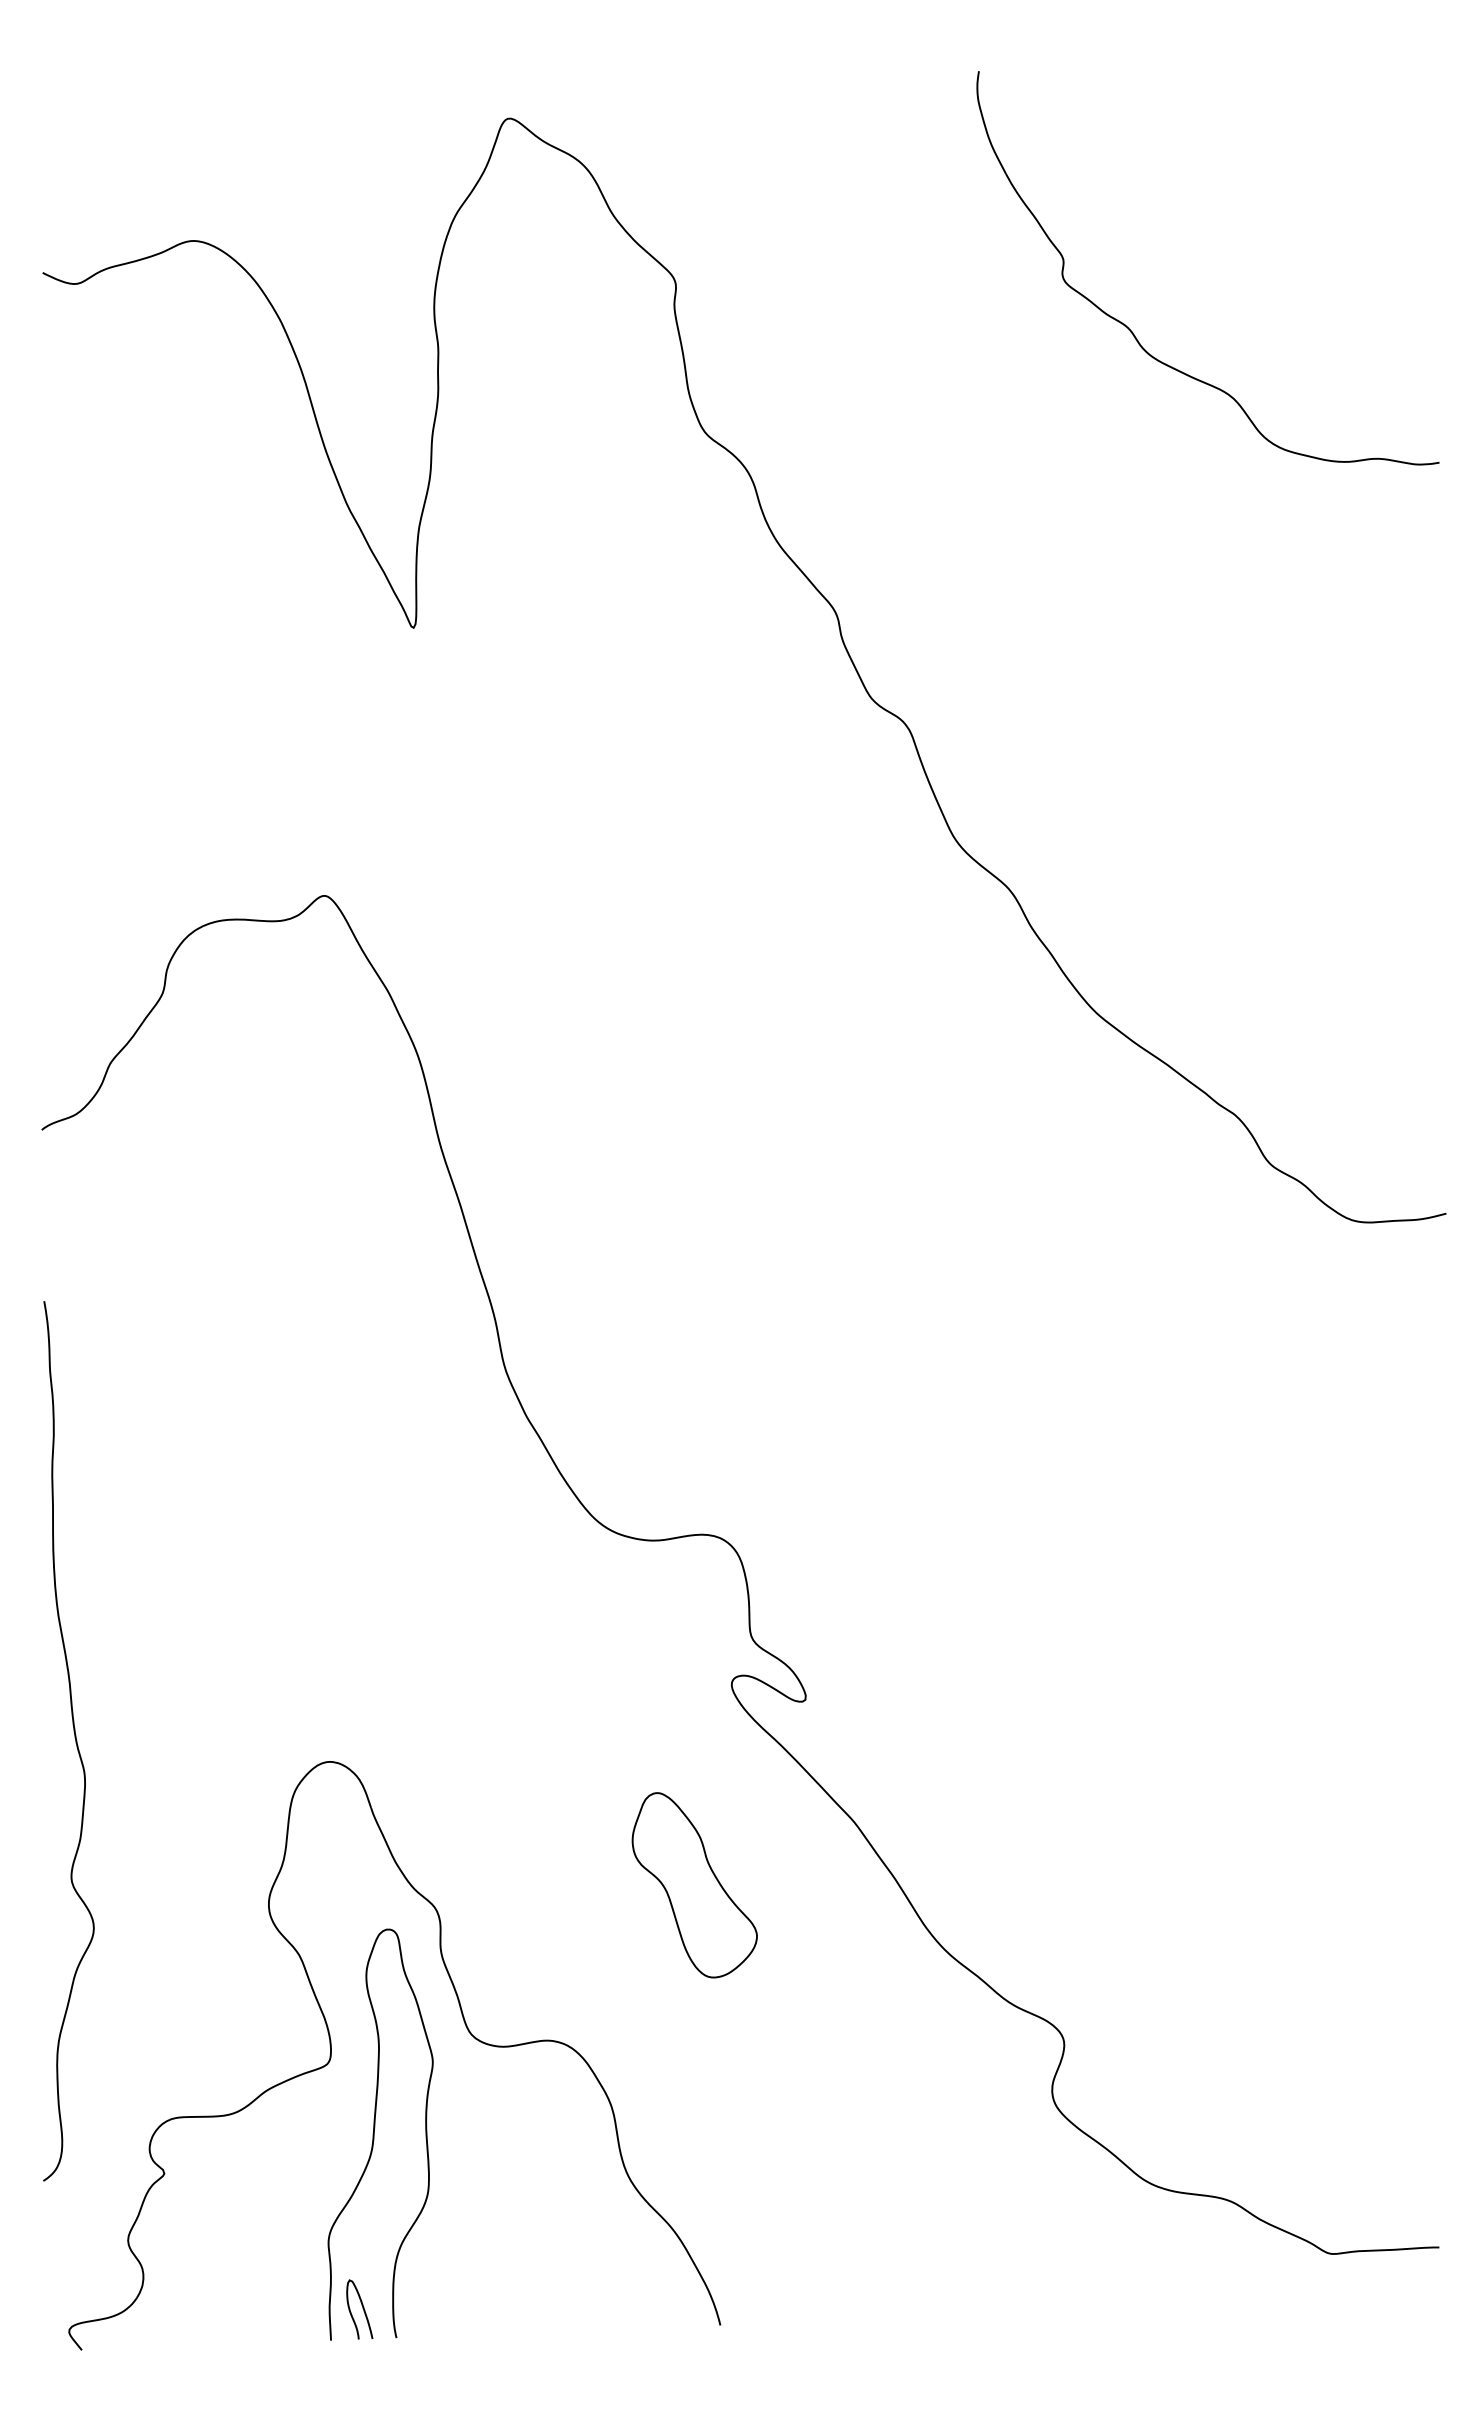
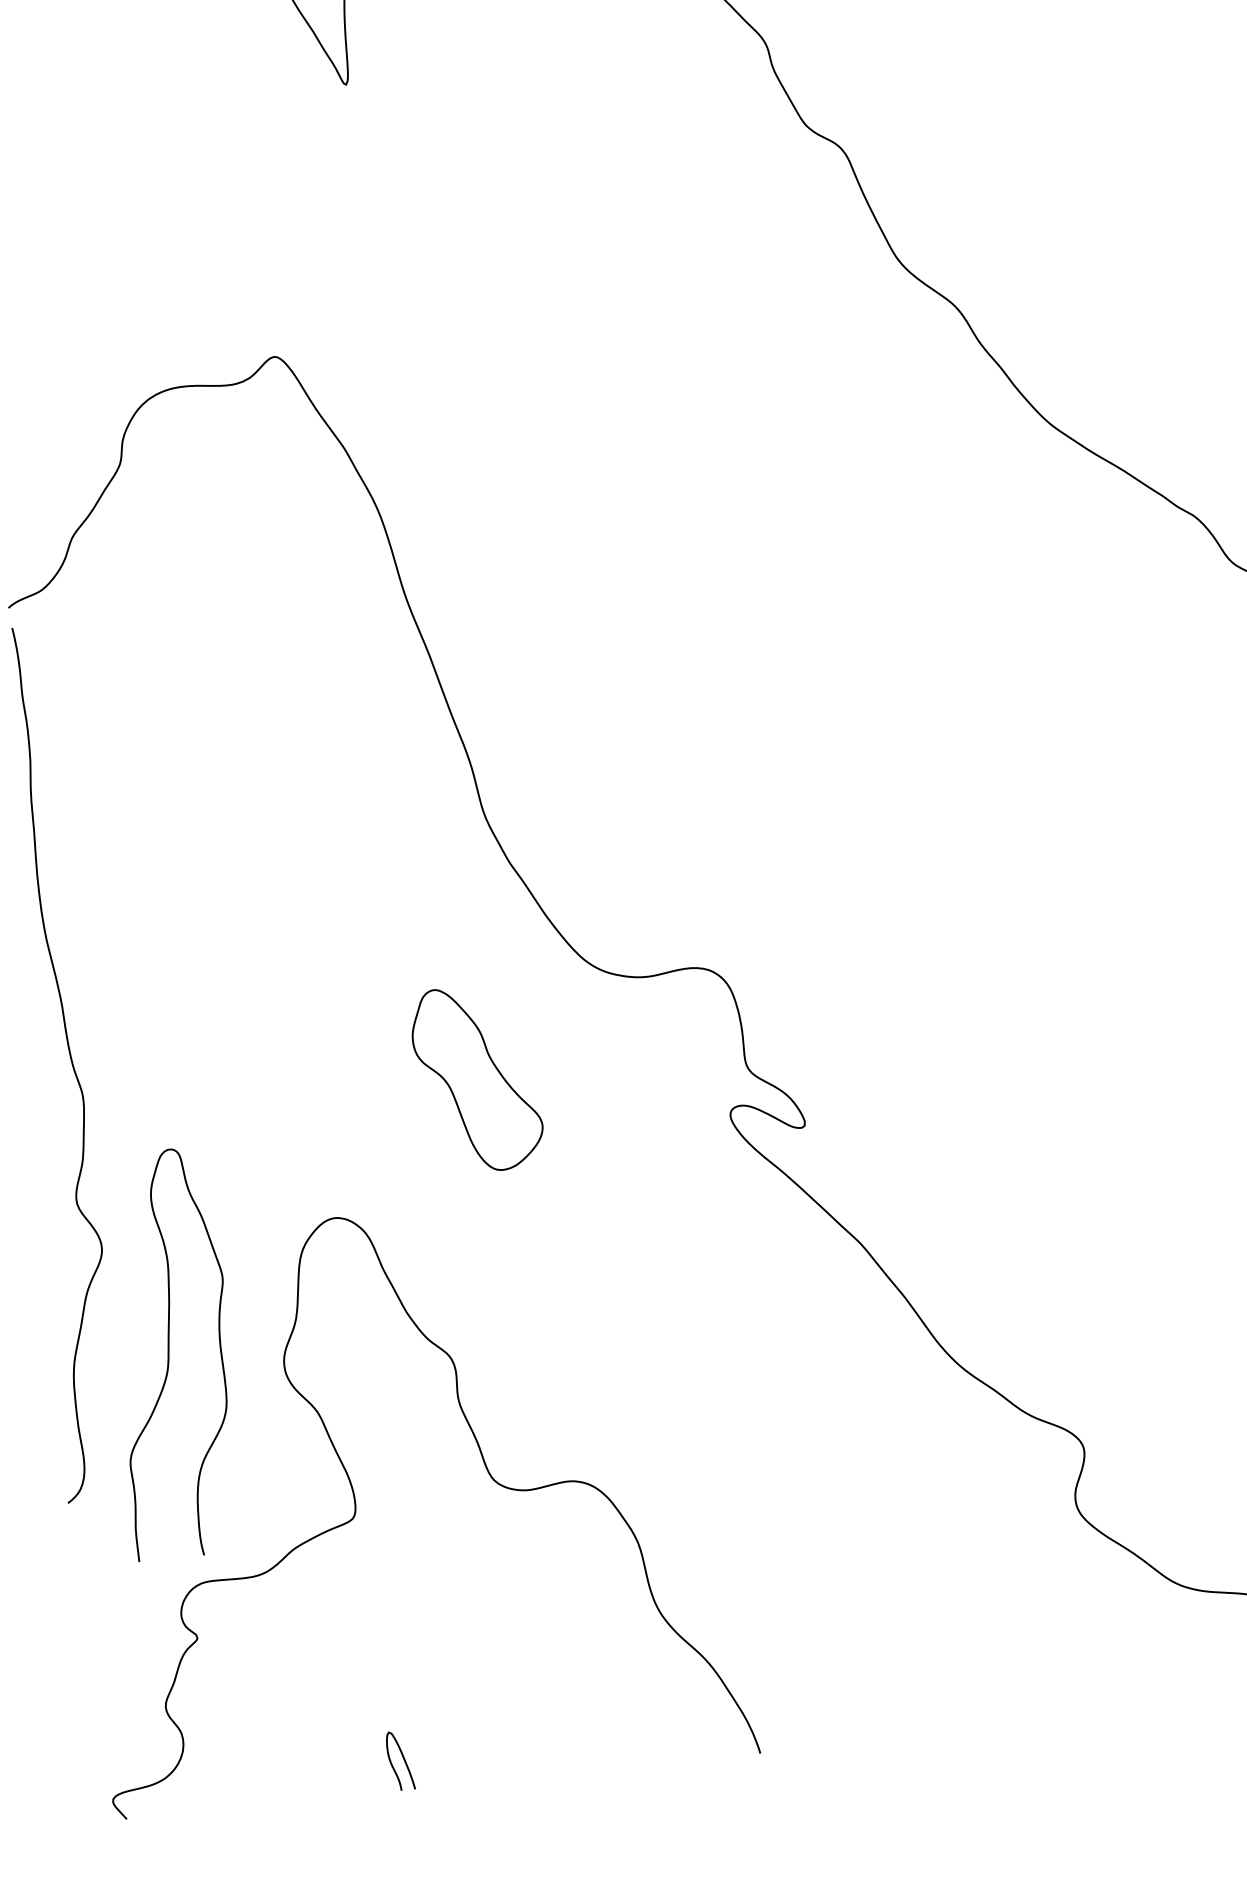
curve: (75, 1741) -> (71, 1063), moved
part: (694, 1885) -> (477, 1079), moved
curve: (374, 2134) -> (169, 1354), moved

